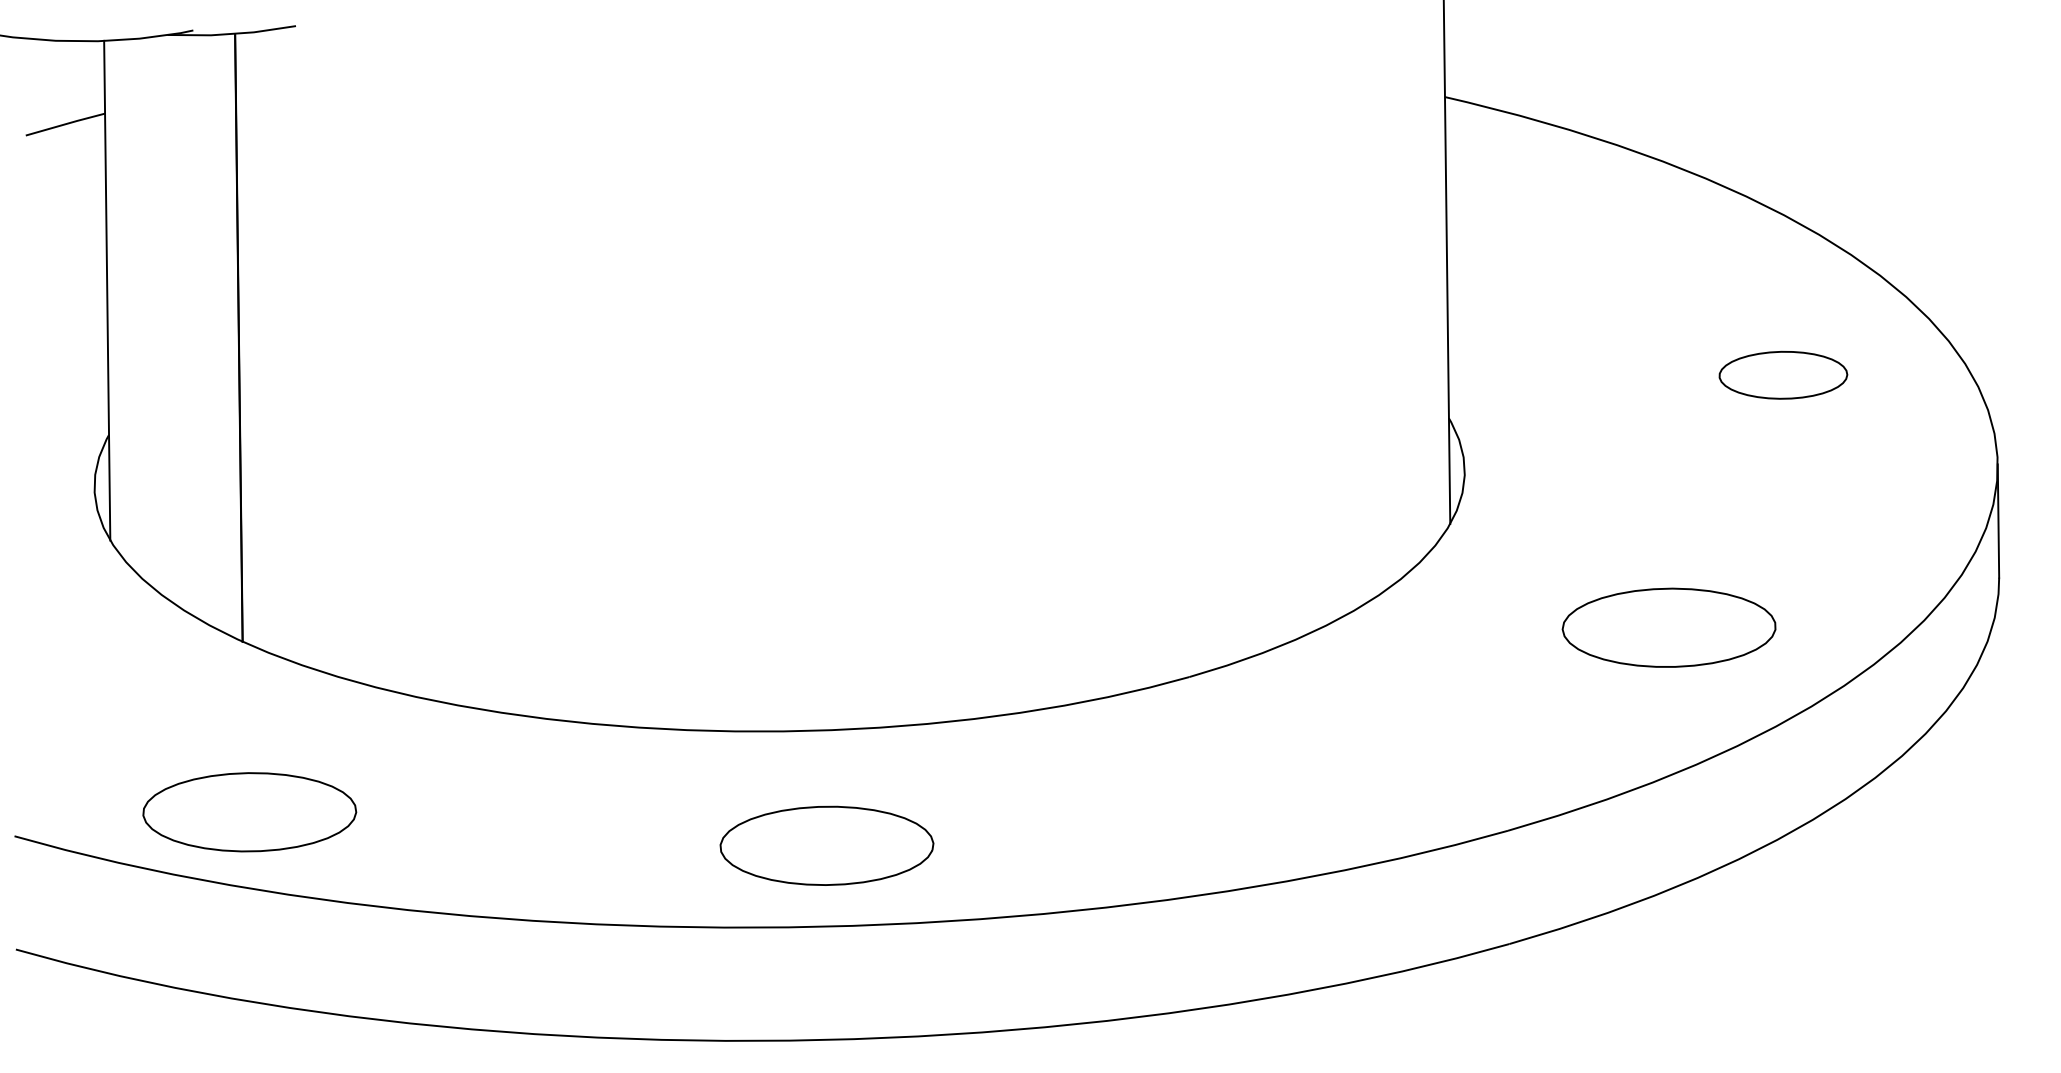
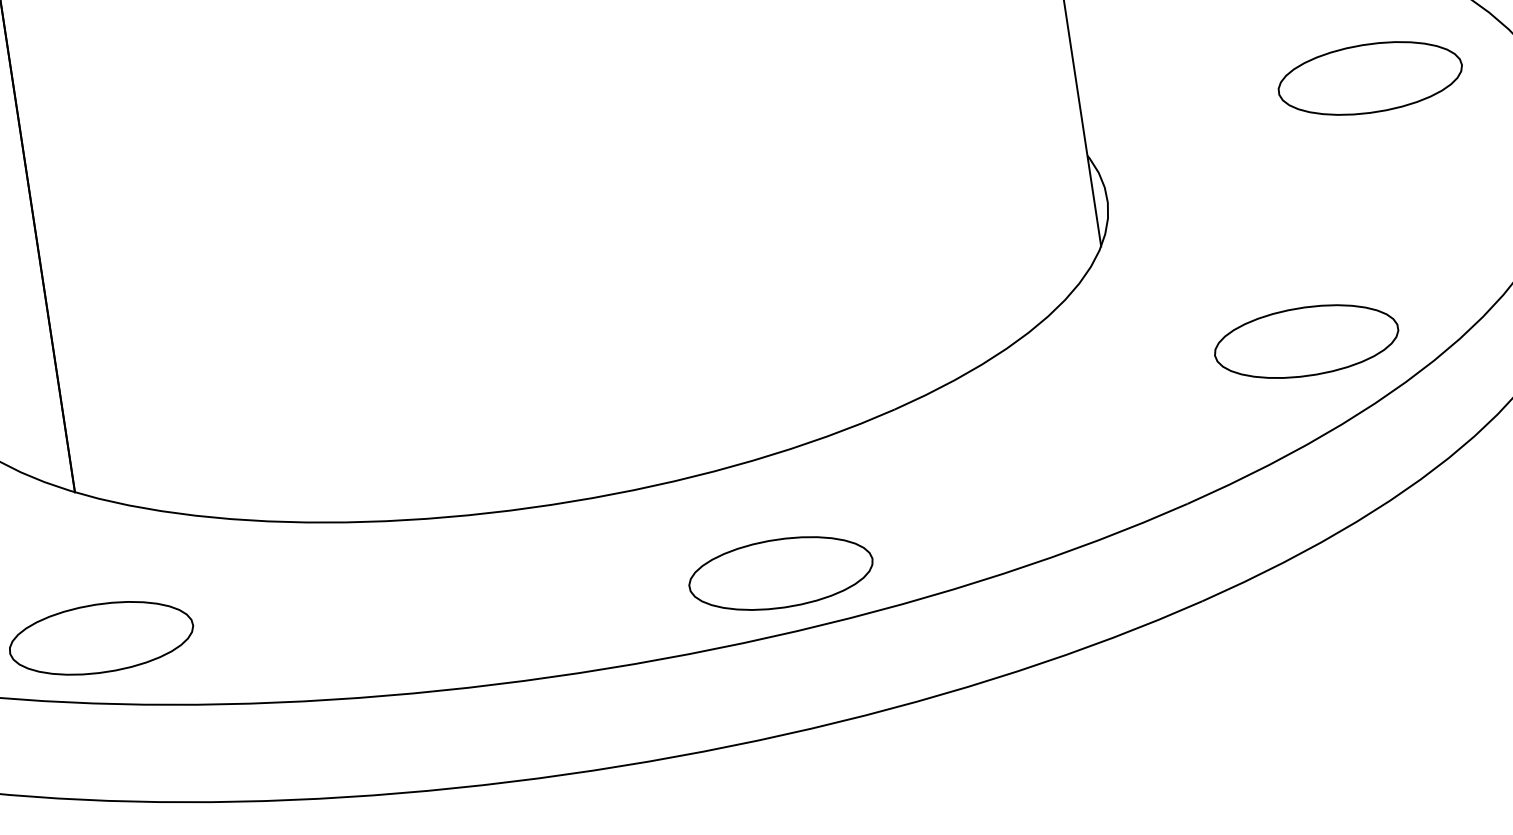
part: (1783, 375) -> (1370, 78), size x1.67
part: (1668, 627) -> (1305, 341), moved
part: (826, 845) -> (780, 573), moved

